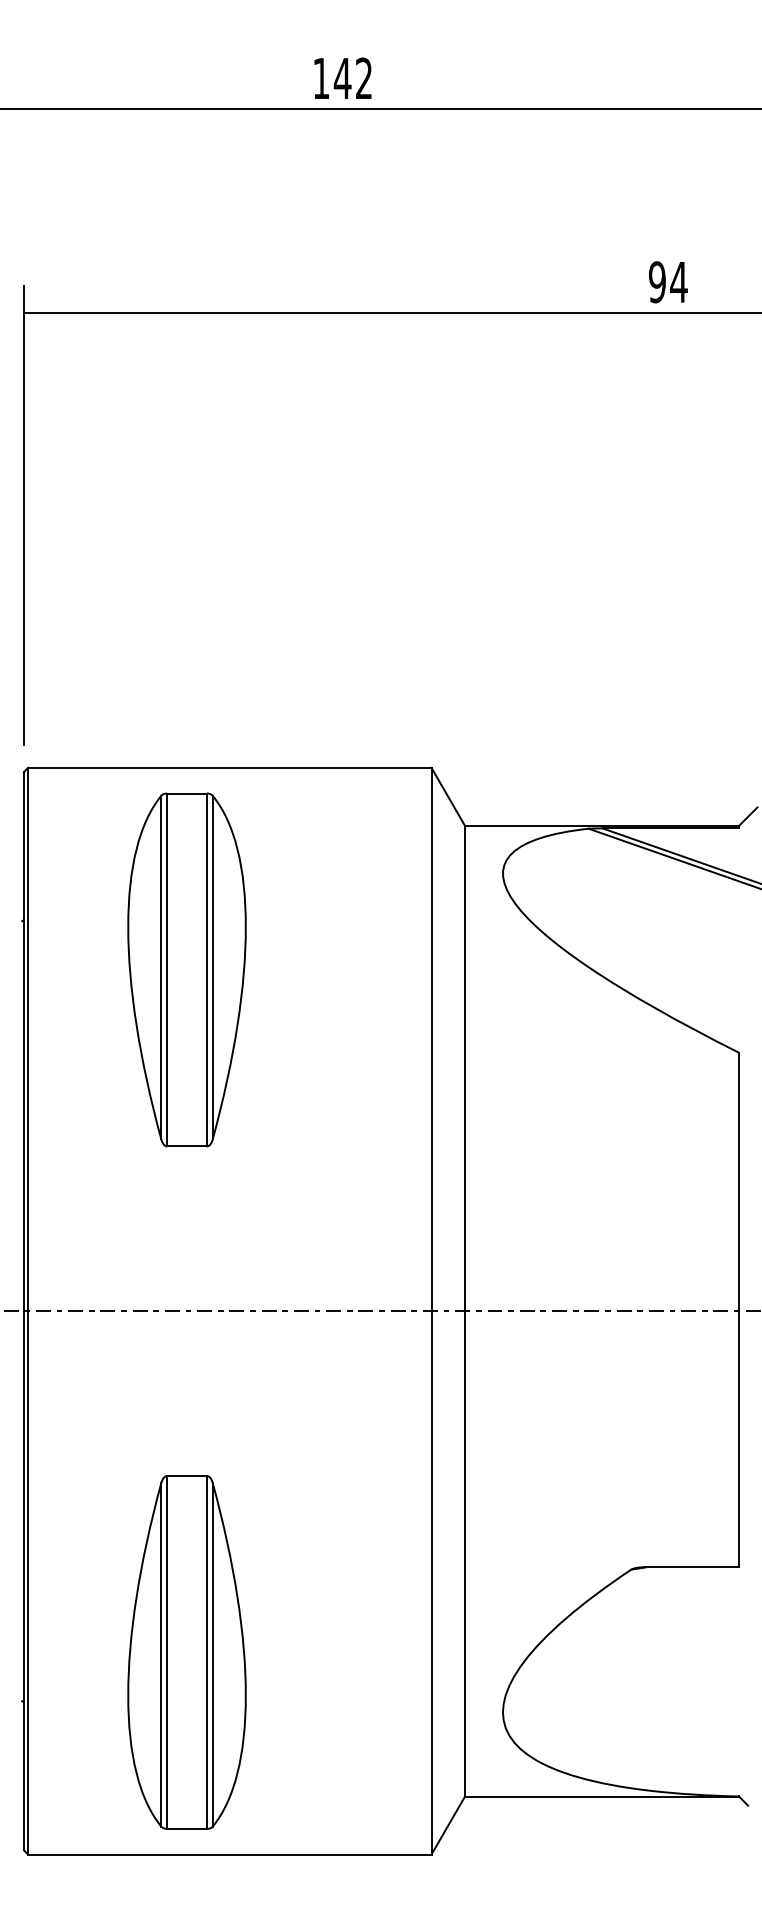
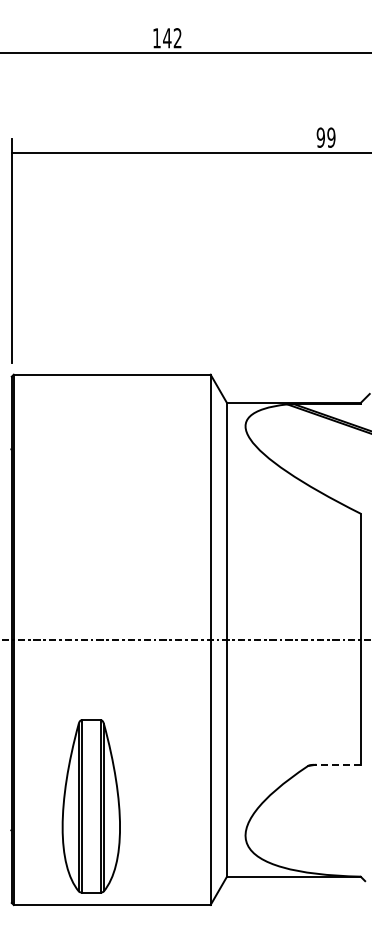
text: (679, 281) -> (331, 137), 94 -> 99
part: (185, 970) -> (90, 473), removed
line: (691, 1566) -> (337, 764), solid -> dashed

